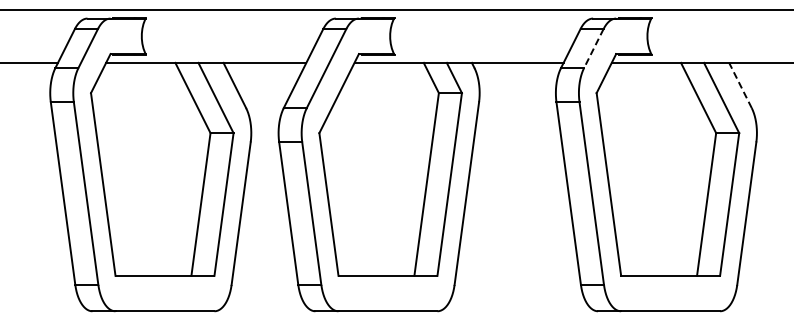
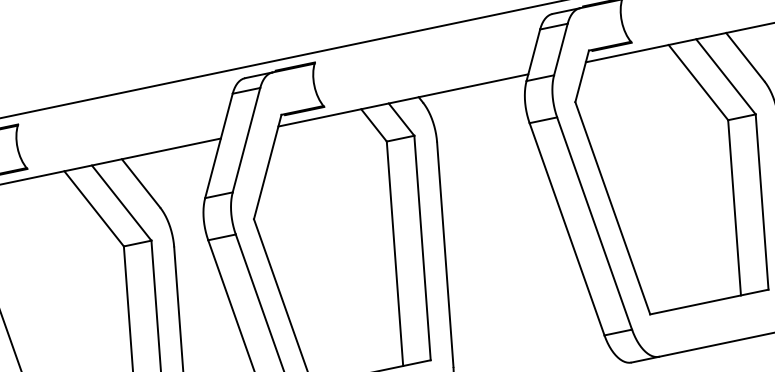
line: (593, 48) -> (560, 49), dashed -> solid
line: (740, 85) -> (745, 57), dashed -> solid

